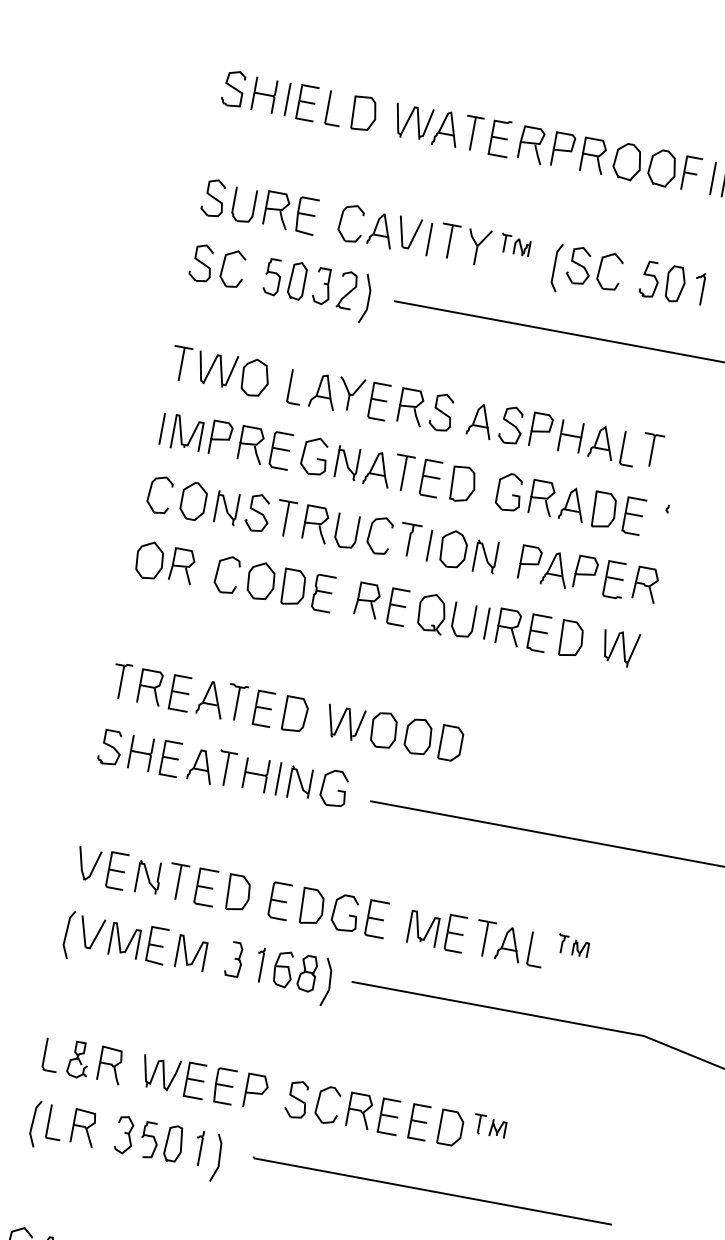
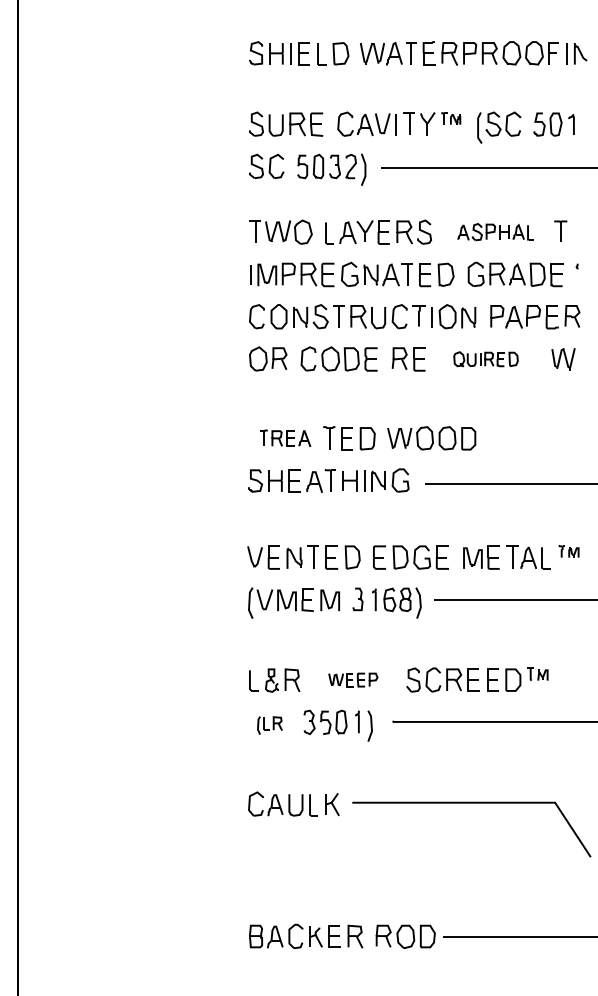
part: (551, 431) -> (495, 231), size x0.7
part: (499, 626) -> (485, 359), size x0.6
part: (168, 690) -> (285, 438), size x0.7
part: (204, 1081) -> (353, 679), size x0.6
part: (62, 1128) -> (269, 725), size x0.6

